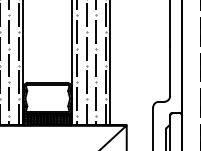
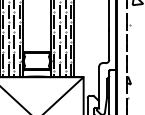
hatch: (46, 119) -> (36, 73), removed

